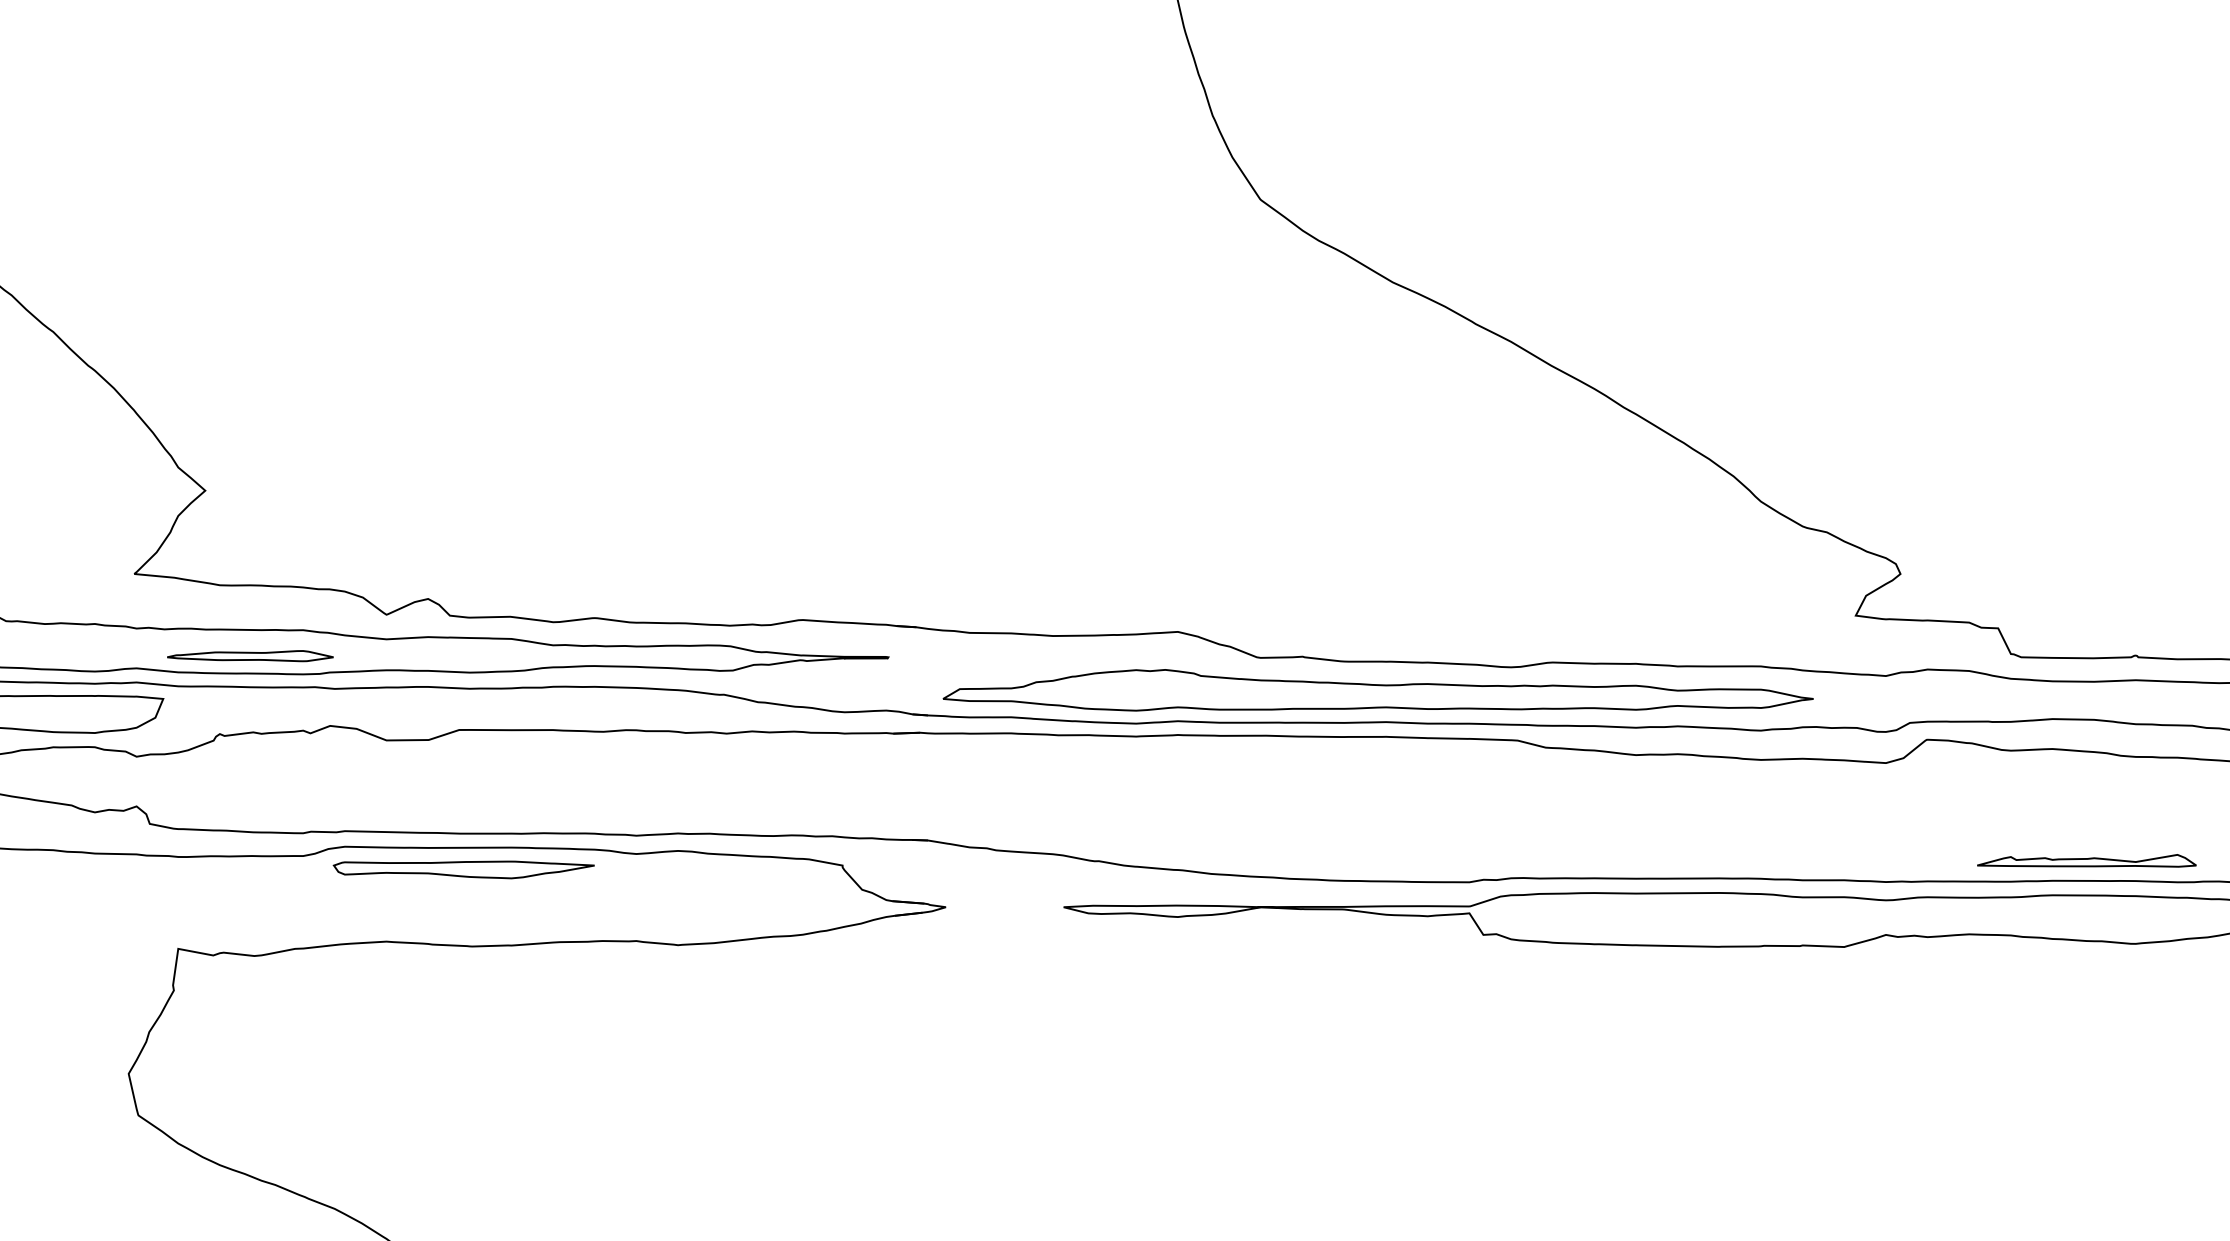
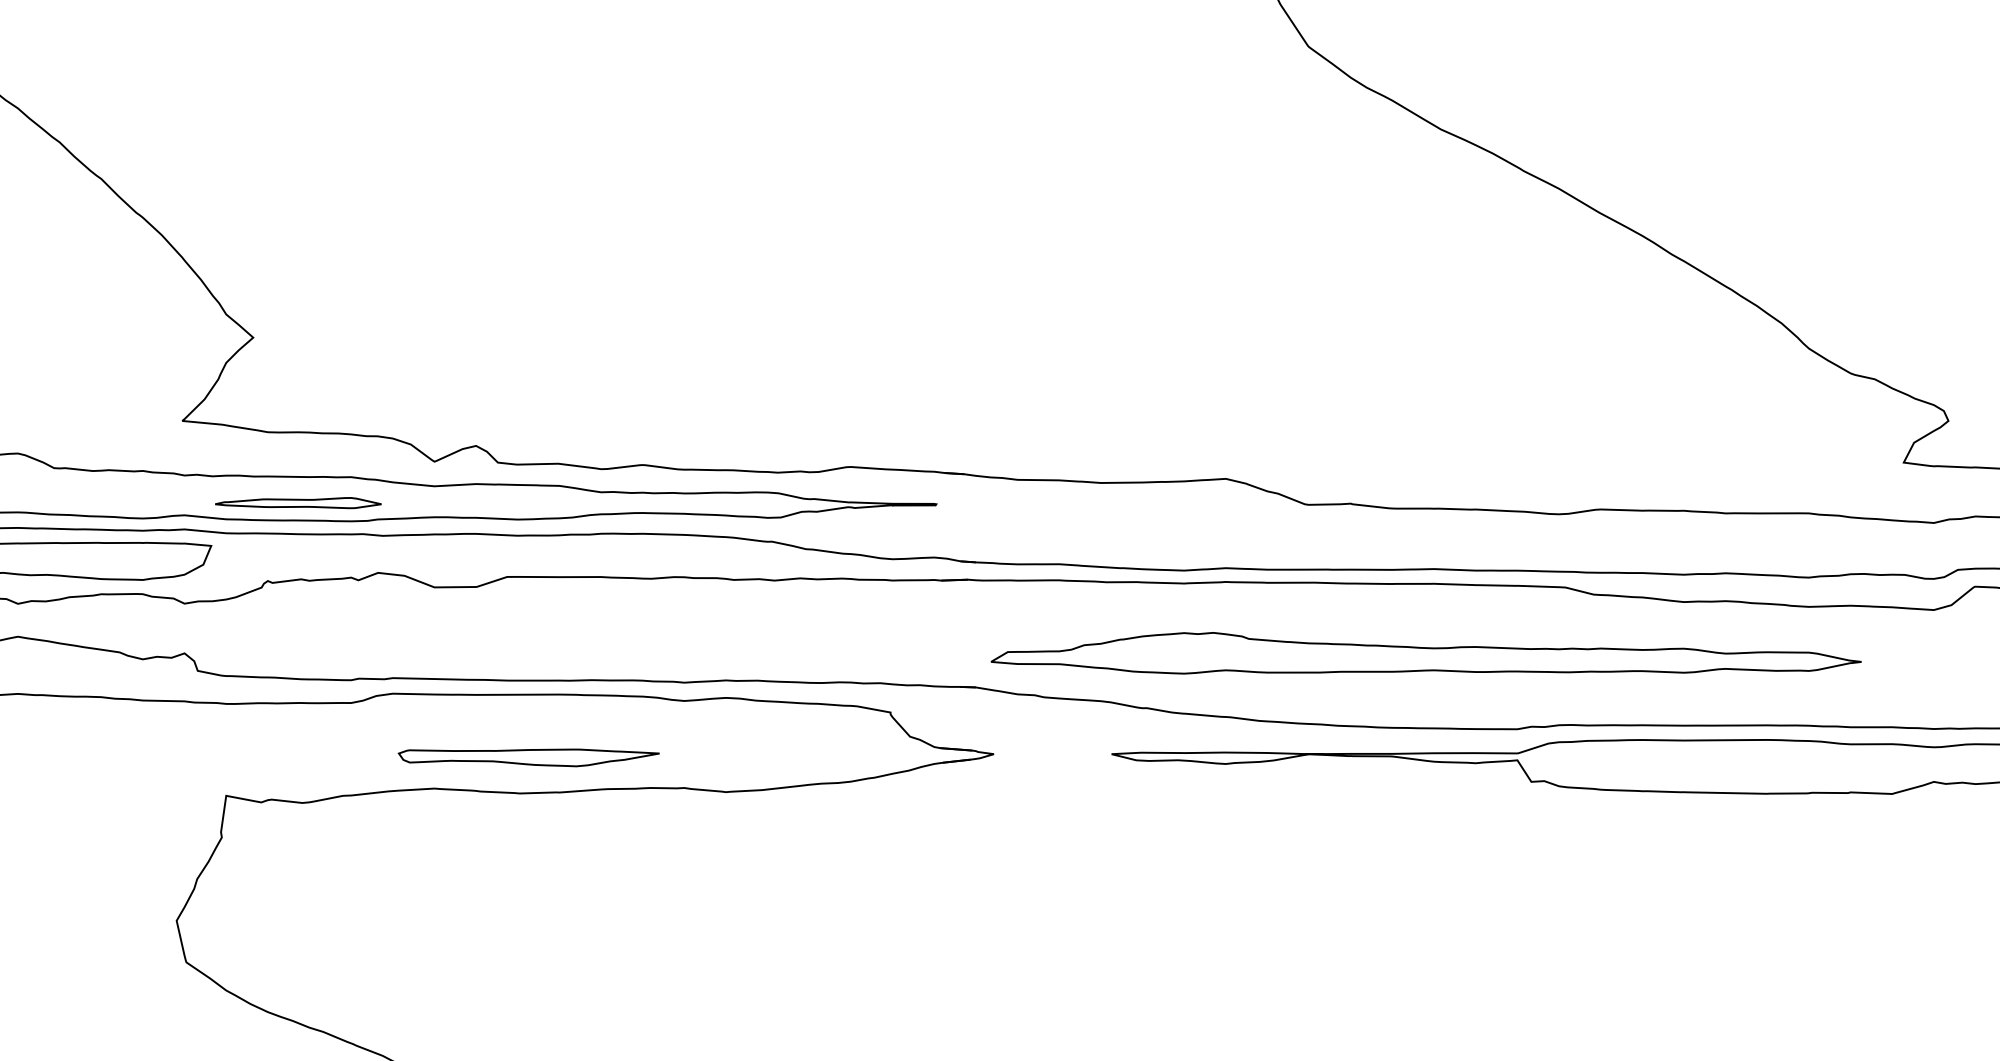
part: (1377, 690) -> (1425, 653), moved
part: (463, 869) -> (528, 757), moved

